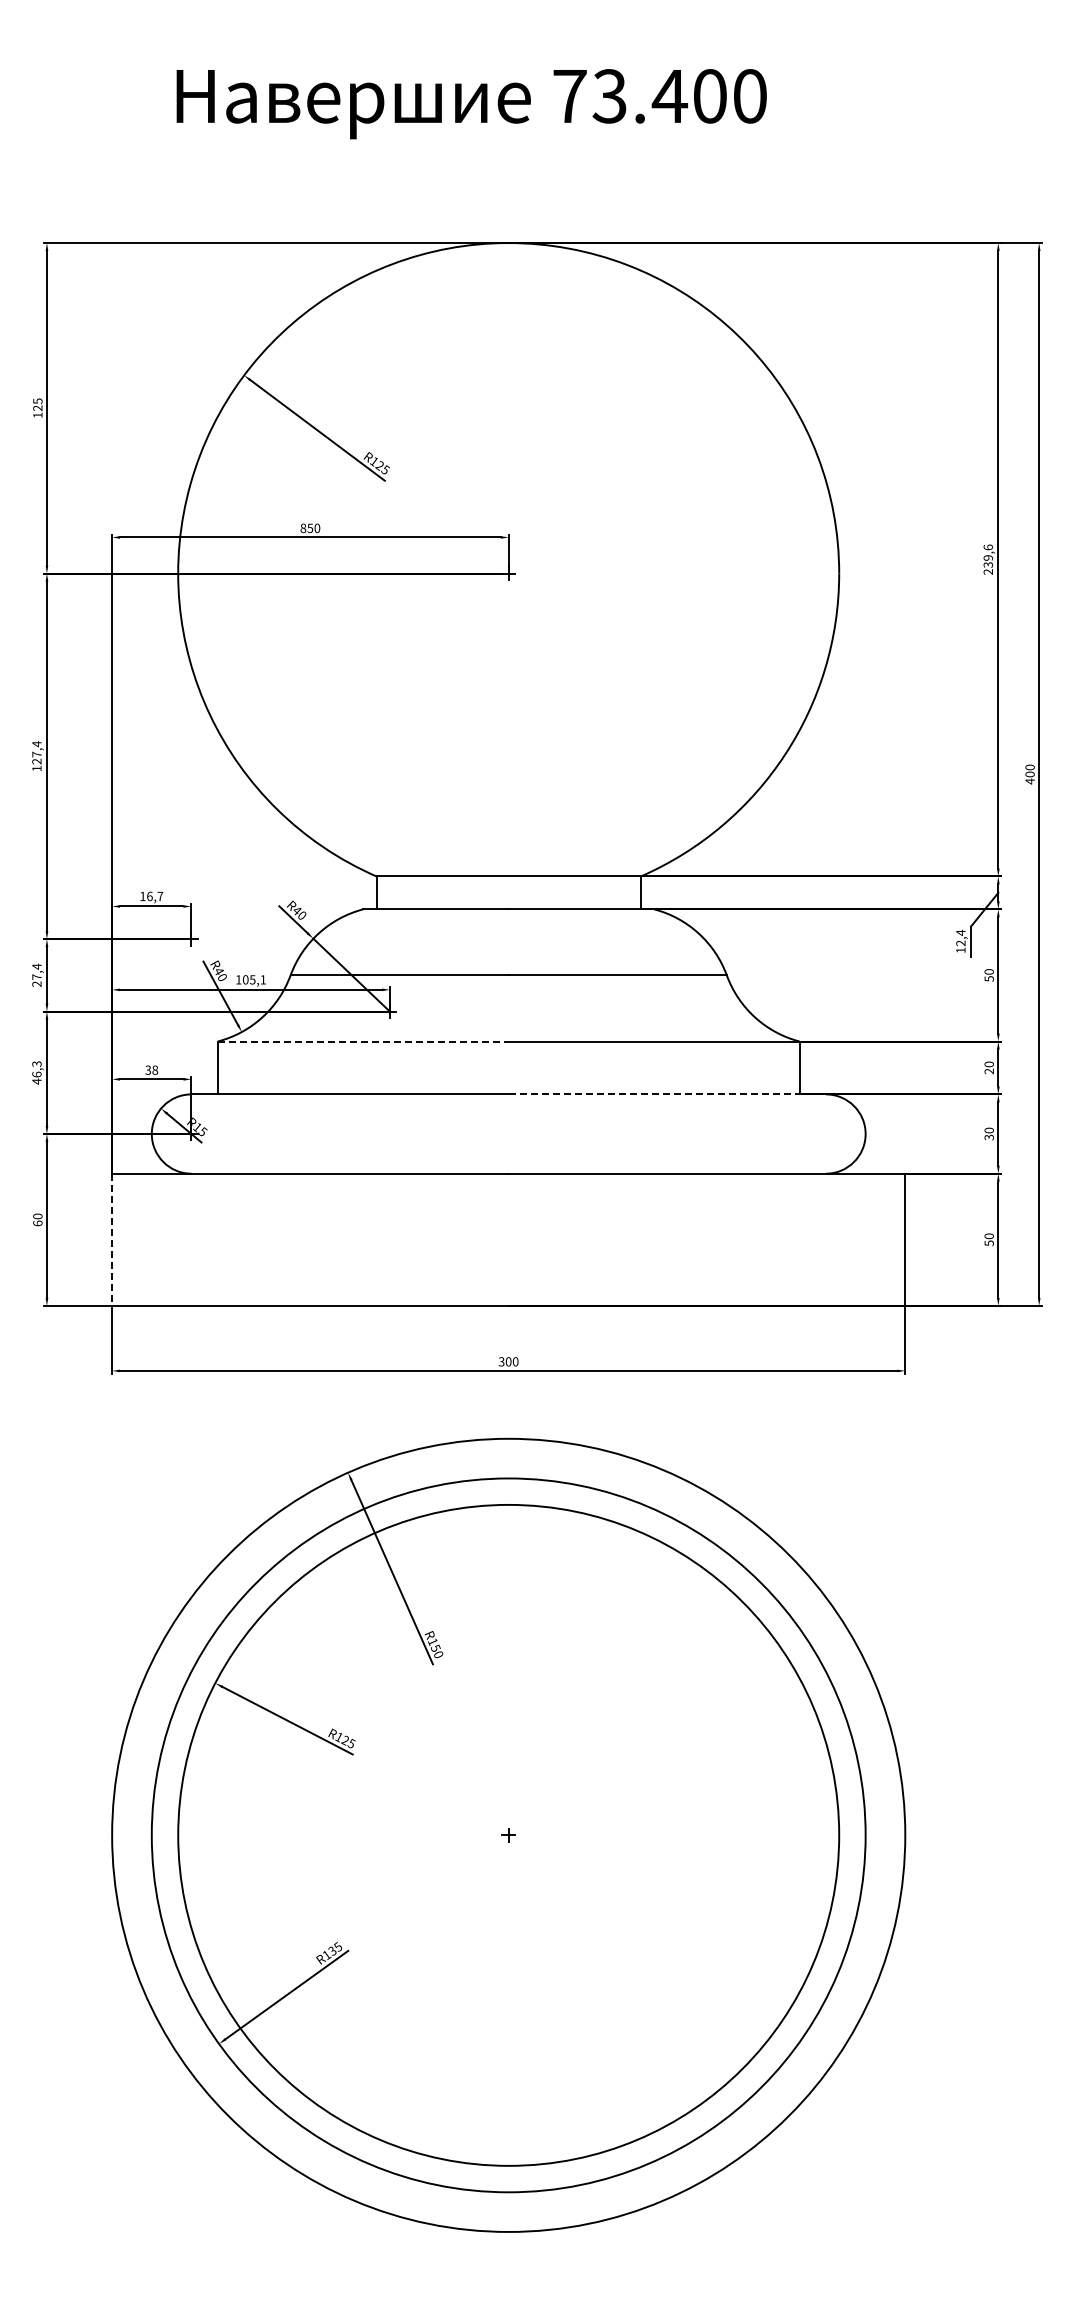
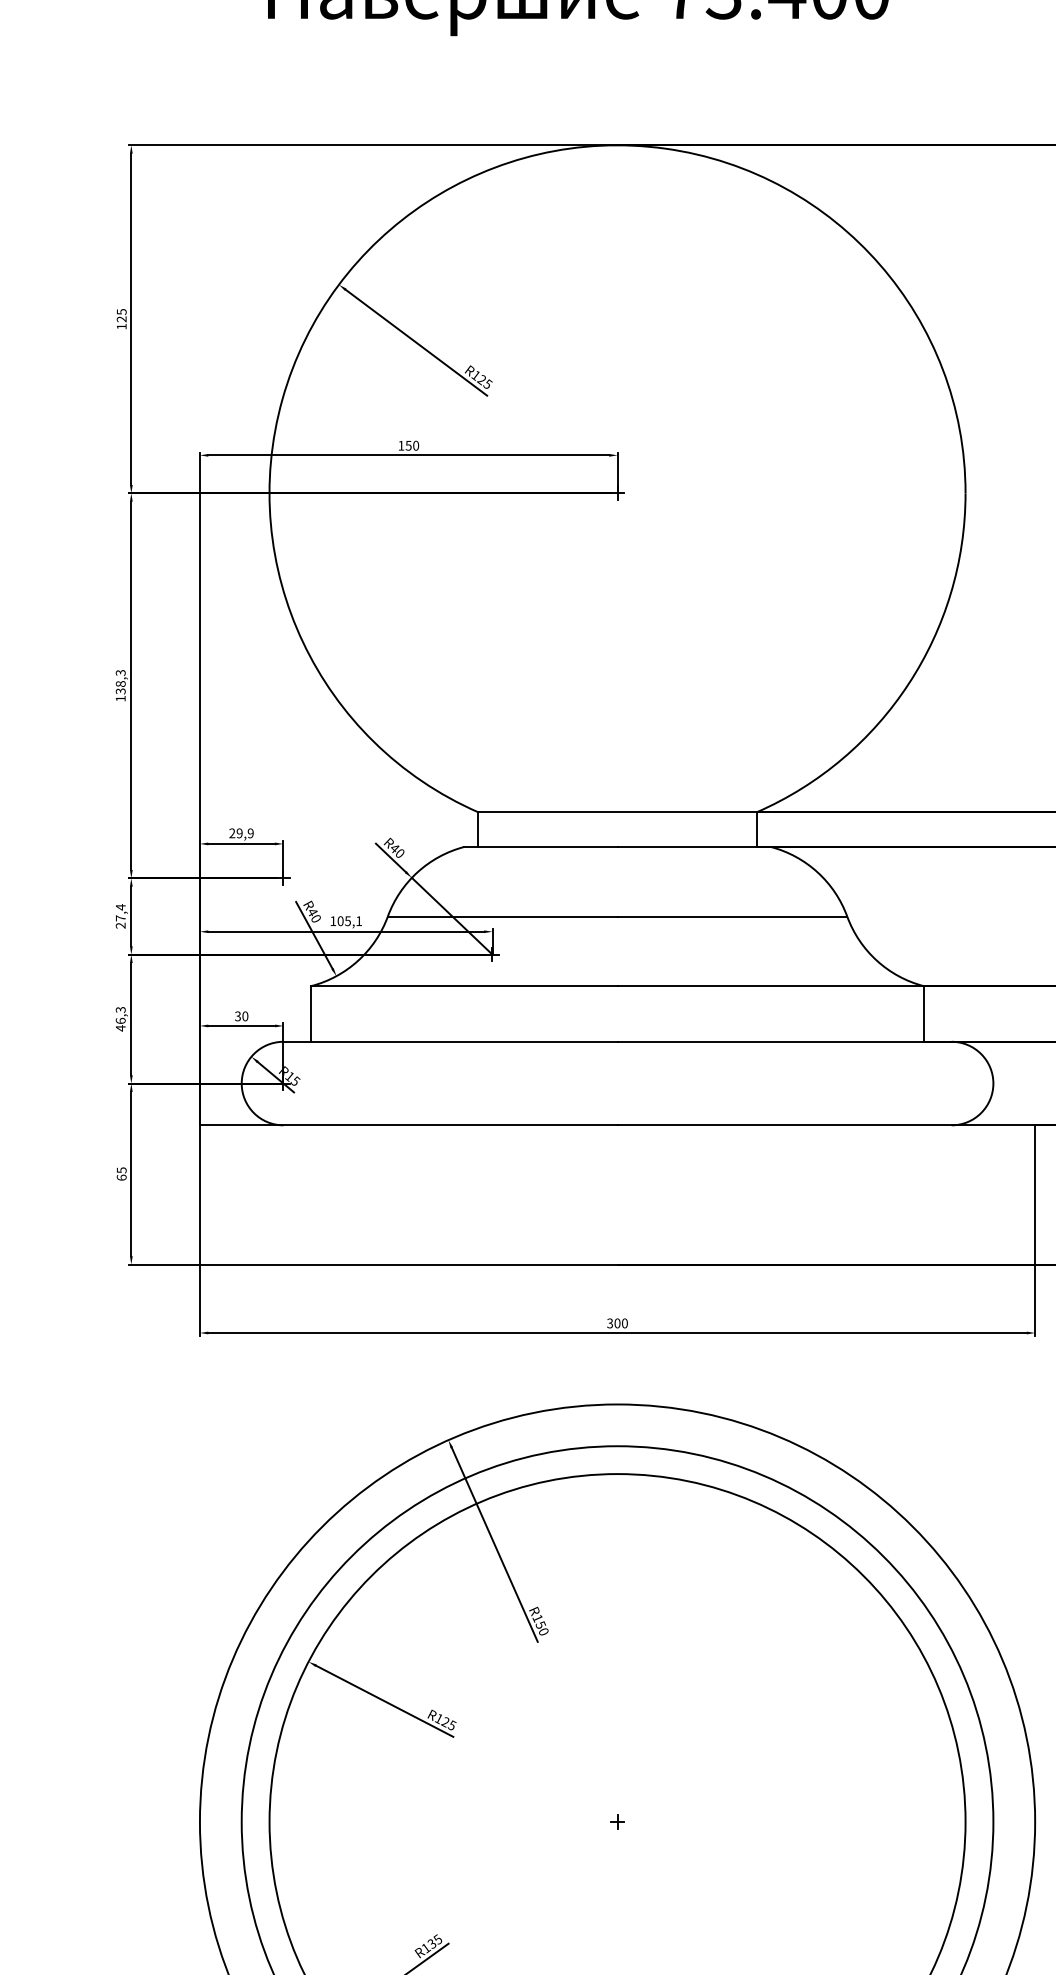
text: (303, 528) -> (401, 445), 850 -> 150
text: (36, 752) -> (120, 681), 127,4 -> 138,3
text: (151, 896) -> (241, 833), 16,7 -> 29,9
line: (363, 1041) -> (464, 986), dashed -> solid
text: (155, 1070) -> (245, 1016), 38 -> 30
line: (667, 1094) -> (784, 1041), dashed -> solid
text: (37, 1216) -> (121, 1170), 60 -> 65
line: (112, 1240) -> (200, 1195), dashed -> solid

